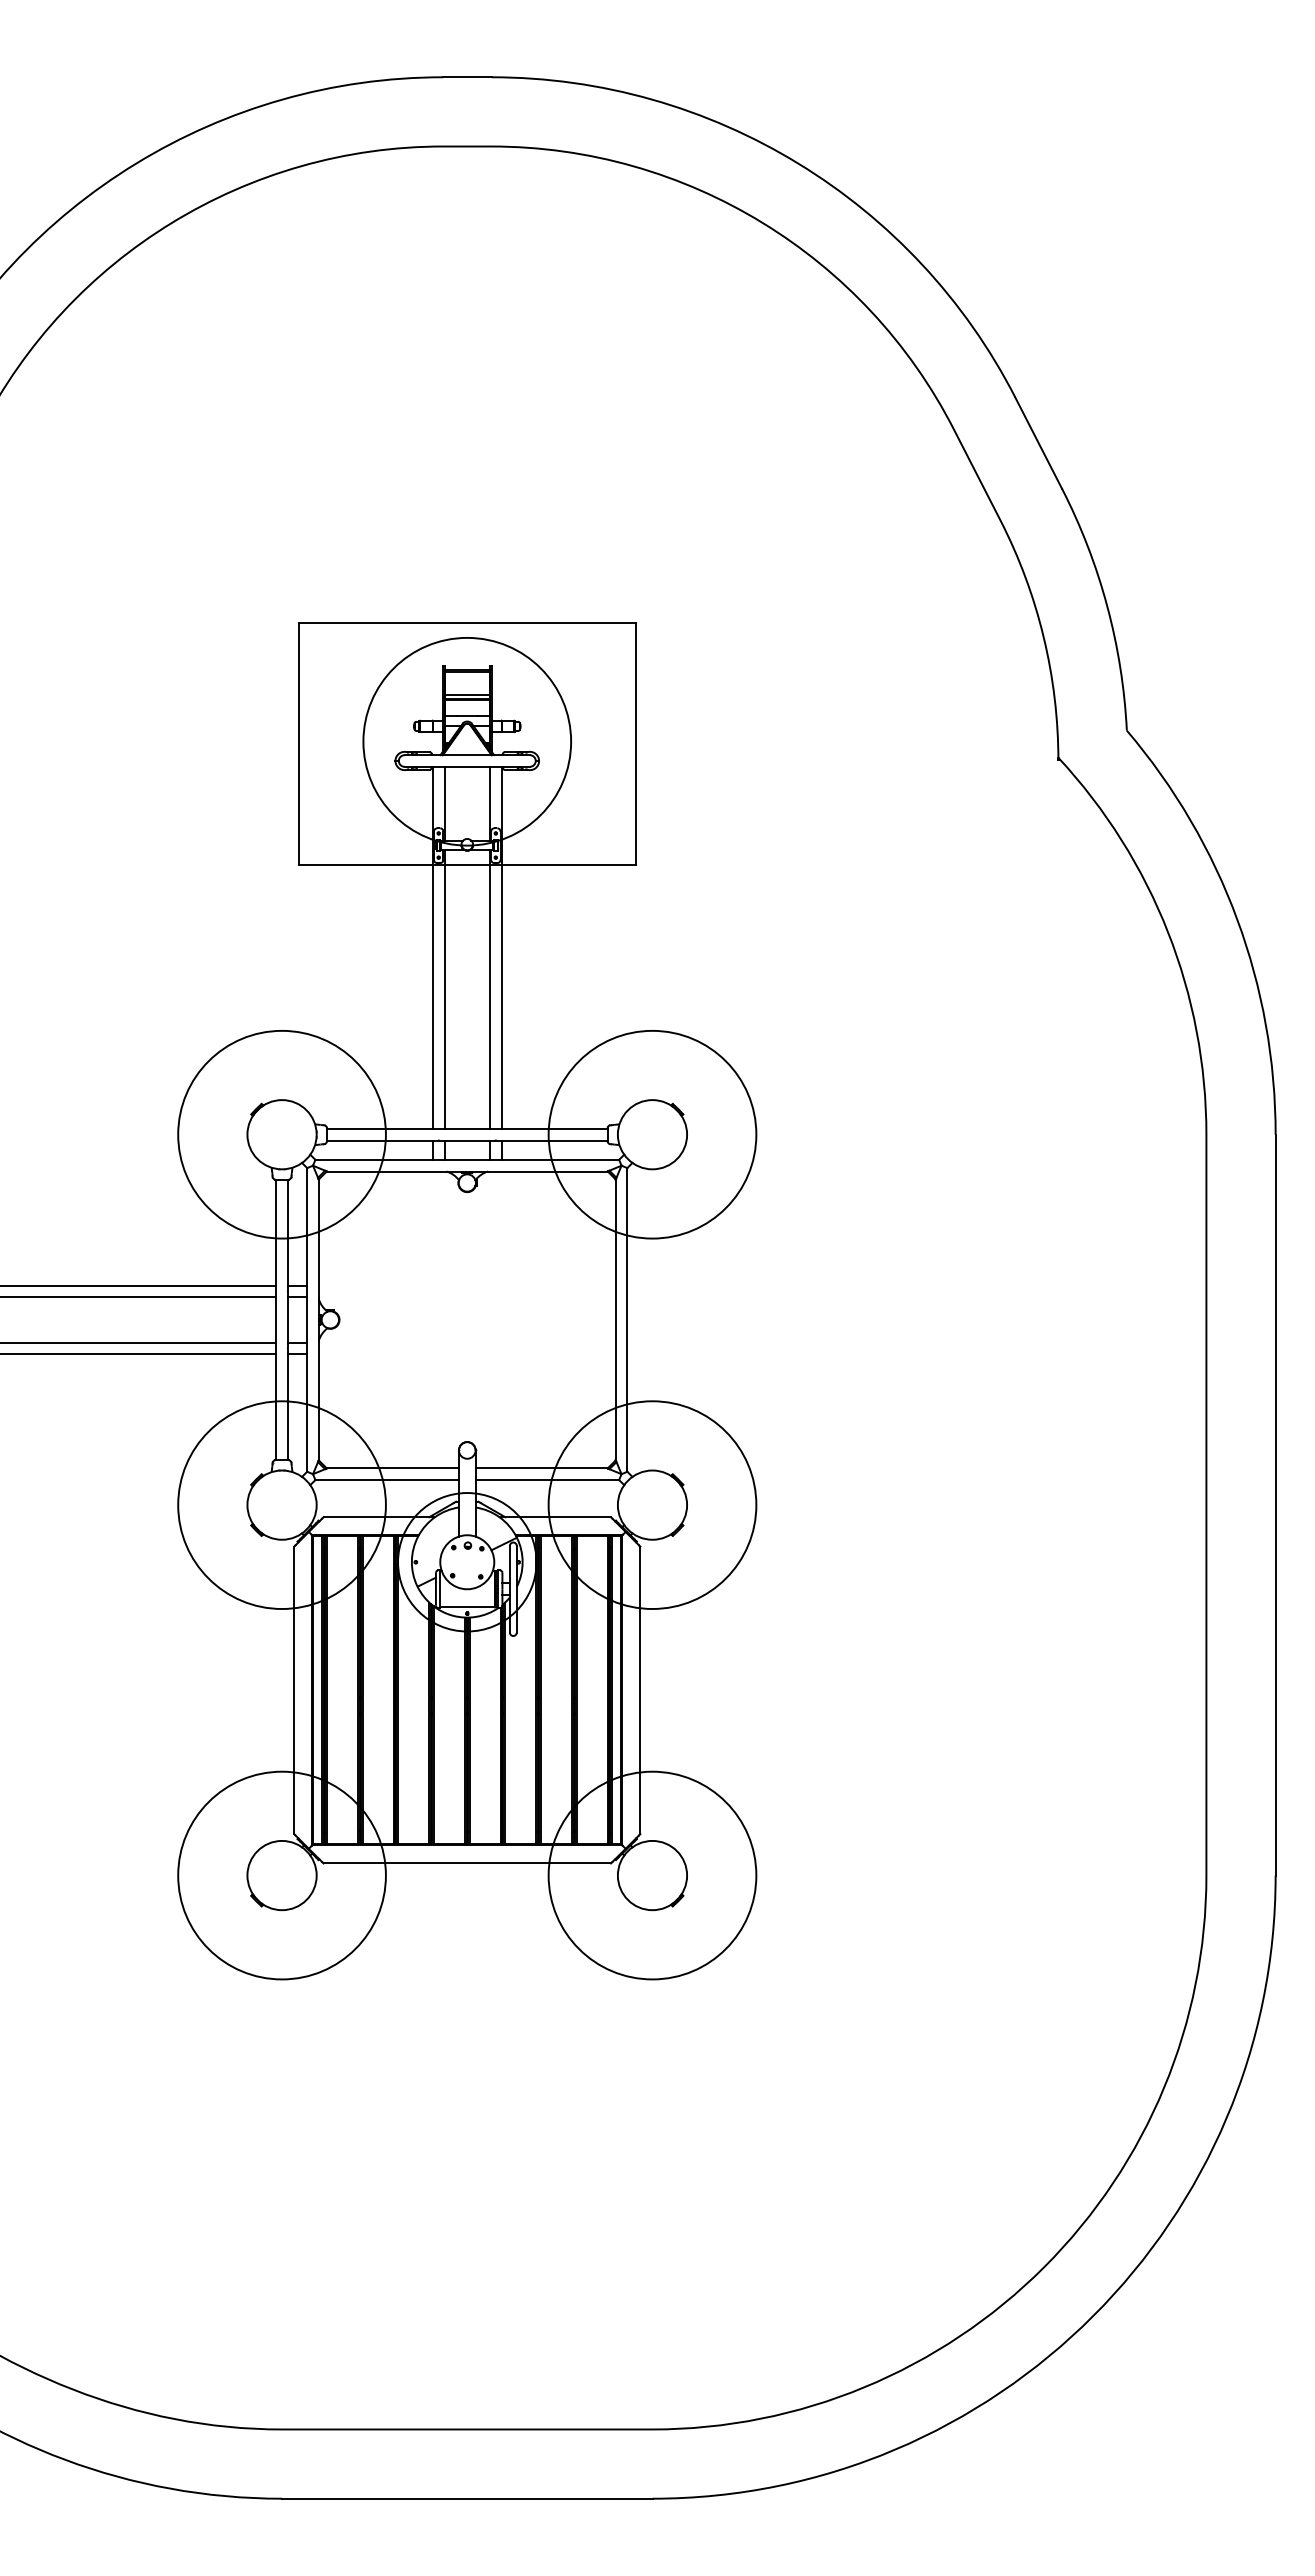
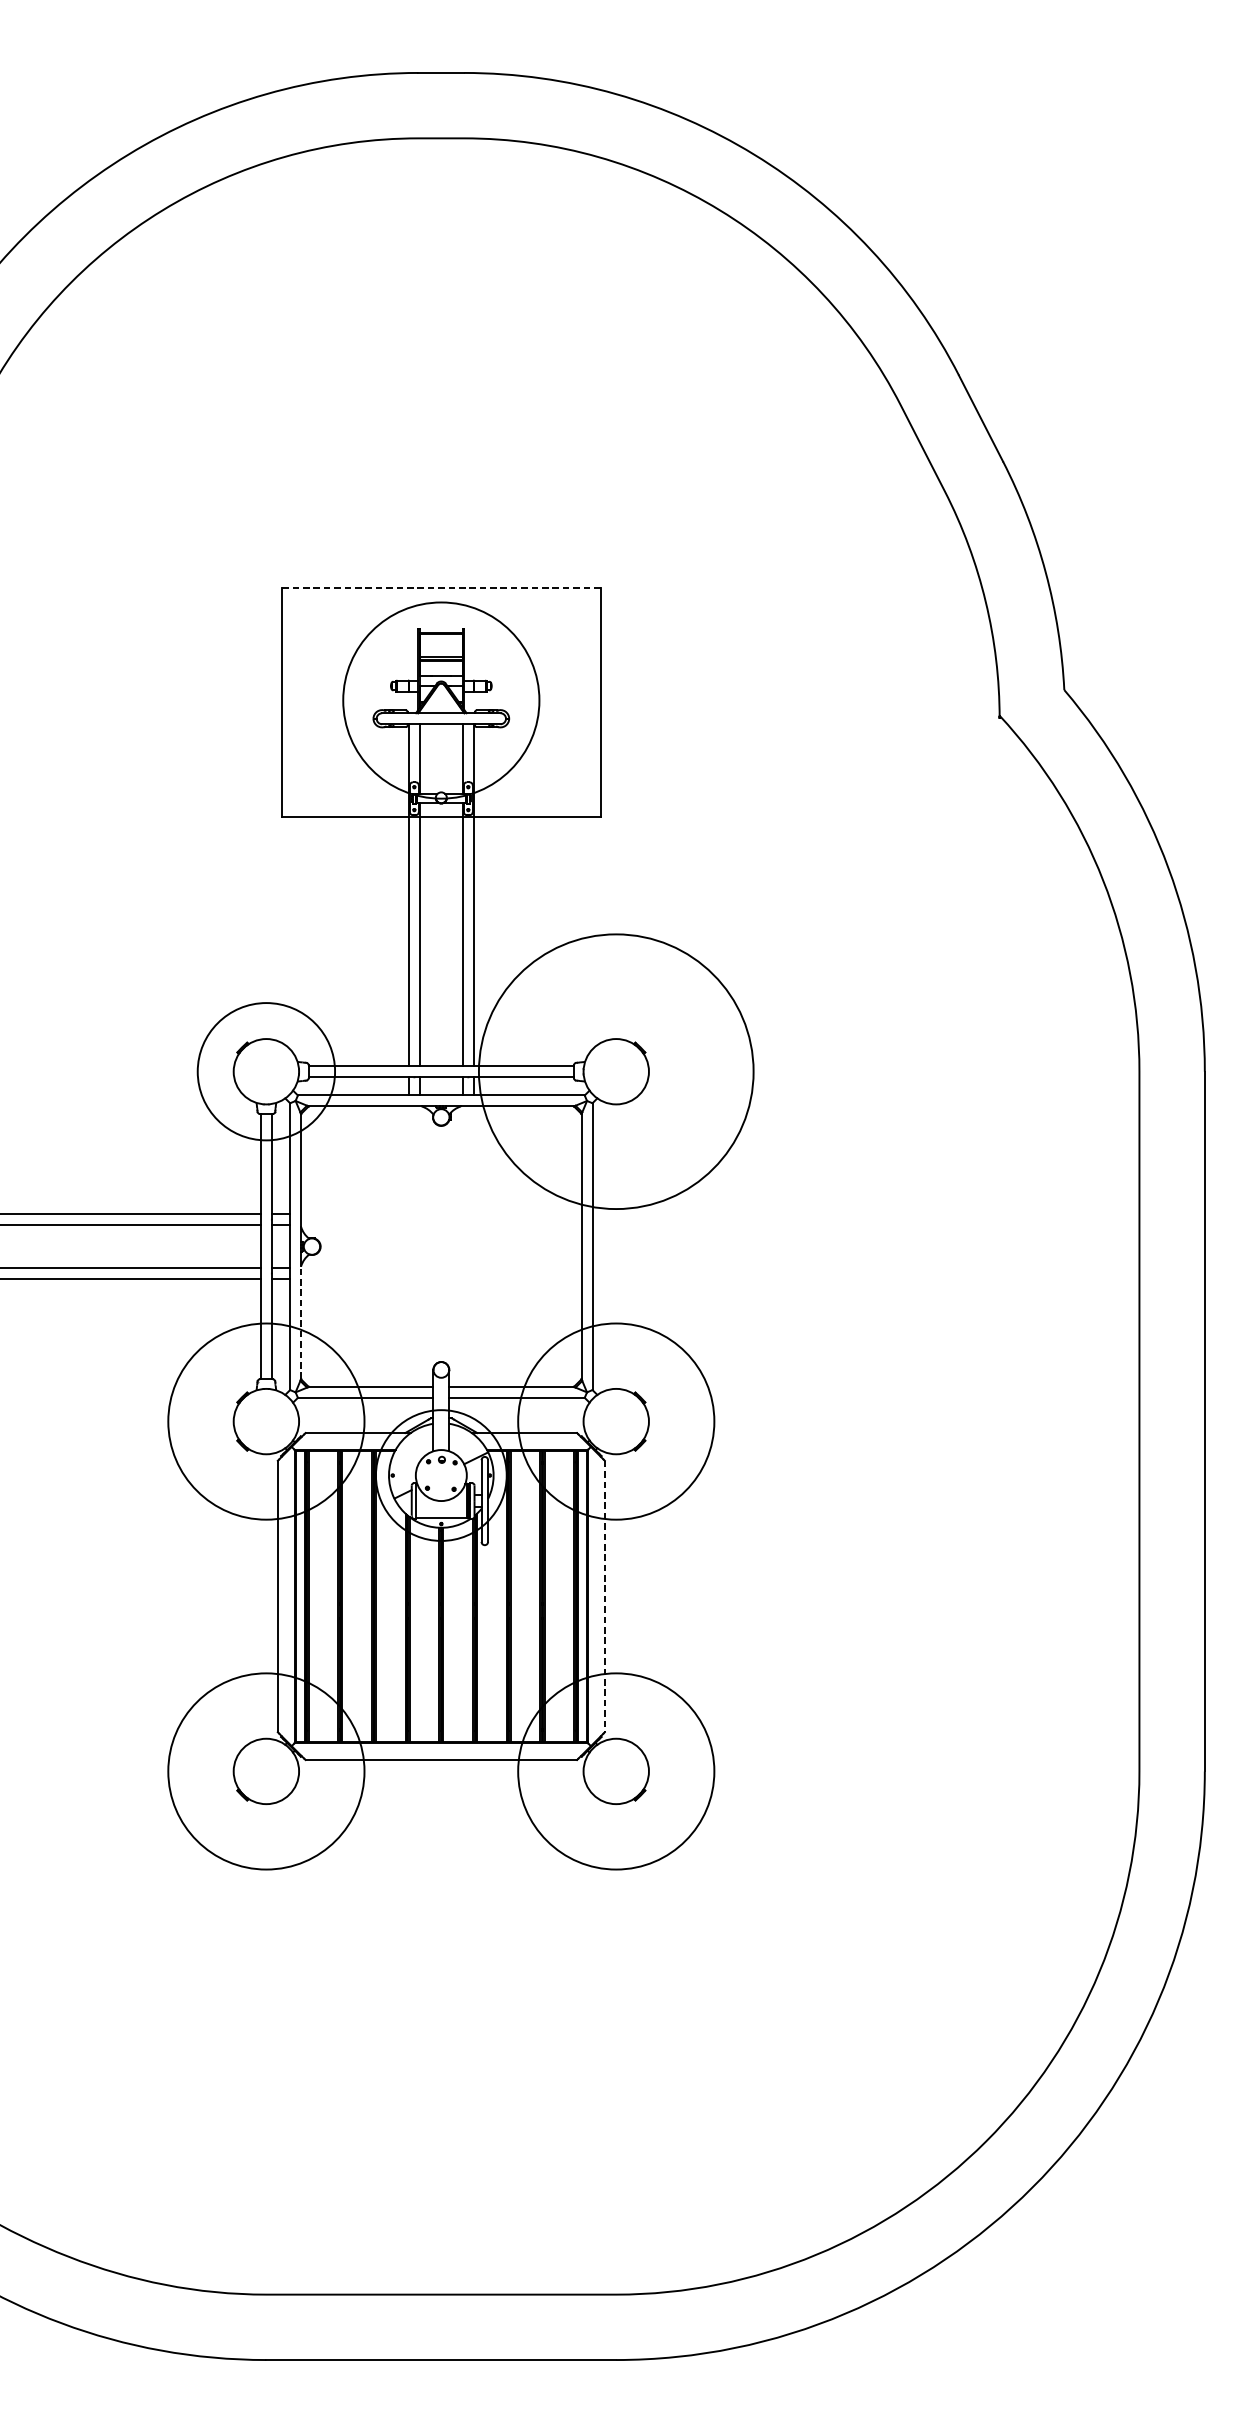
line: (467, 622) -> (441, 587), solid -> dashed
circle: (281, 1134) -> (265, 1071), size x0.7
circle: (652, 1134) -> (616, 1071), size x1.4
line: (318, 1400) -> (300, 1322), solid -> dashed
line: (640, 1690) -> (604, 1596), solid -> dashed

